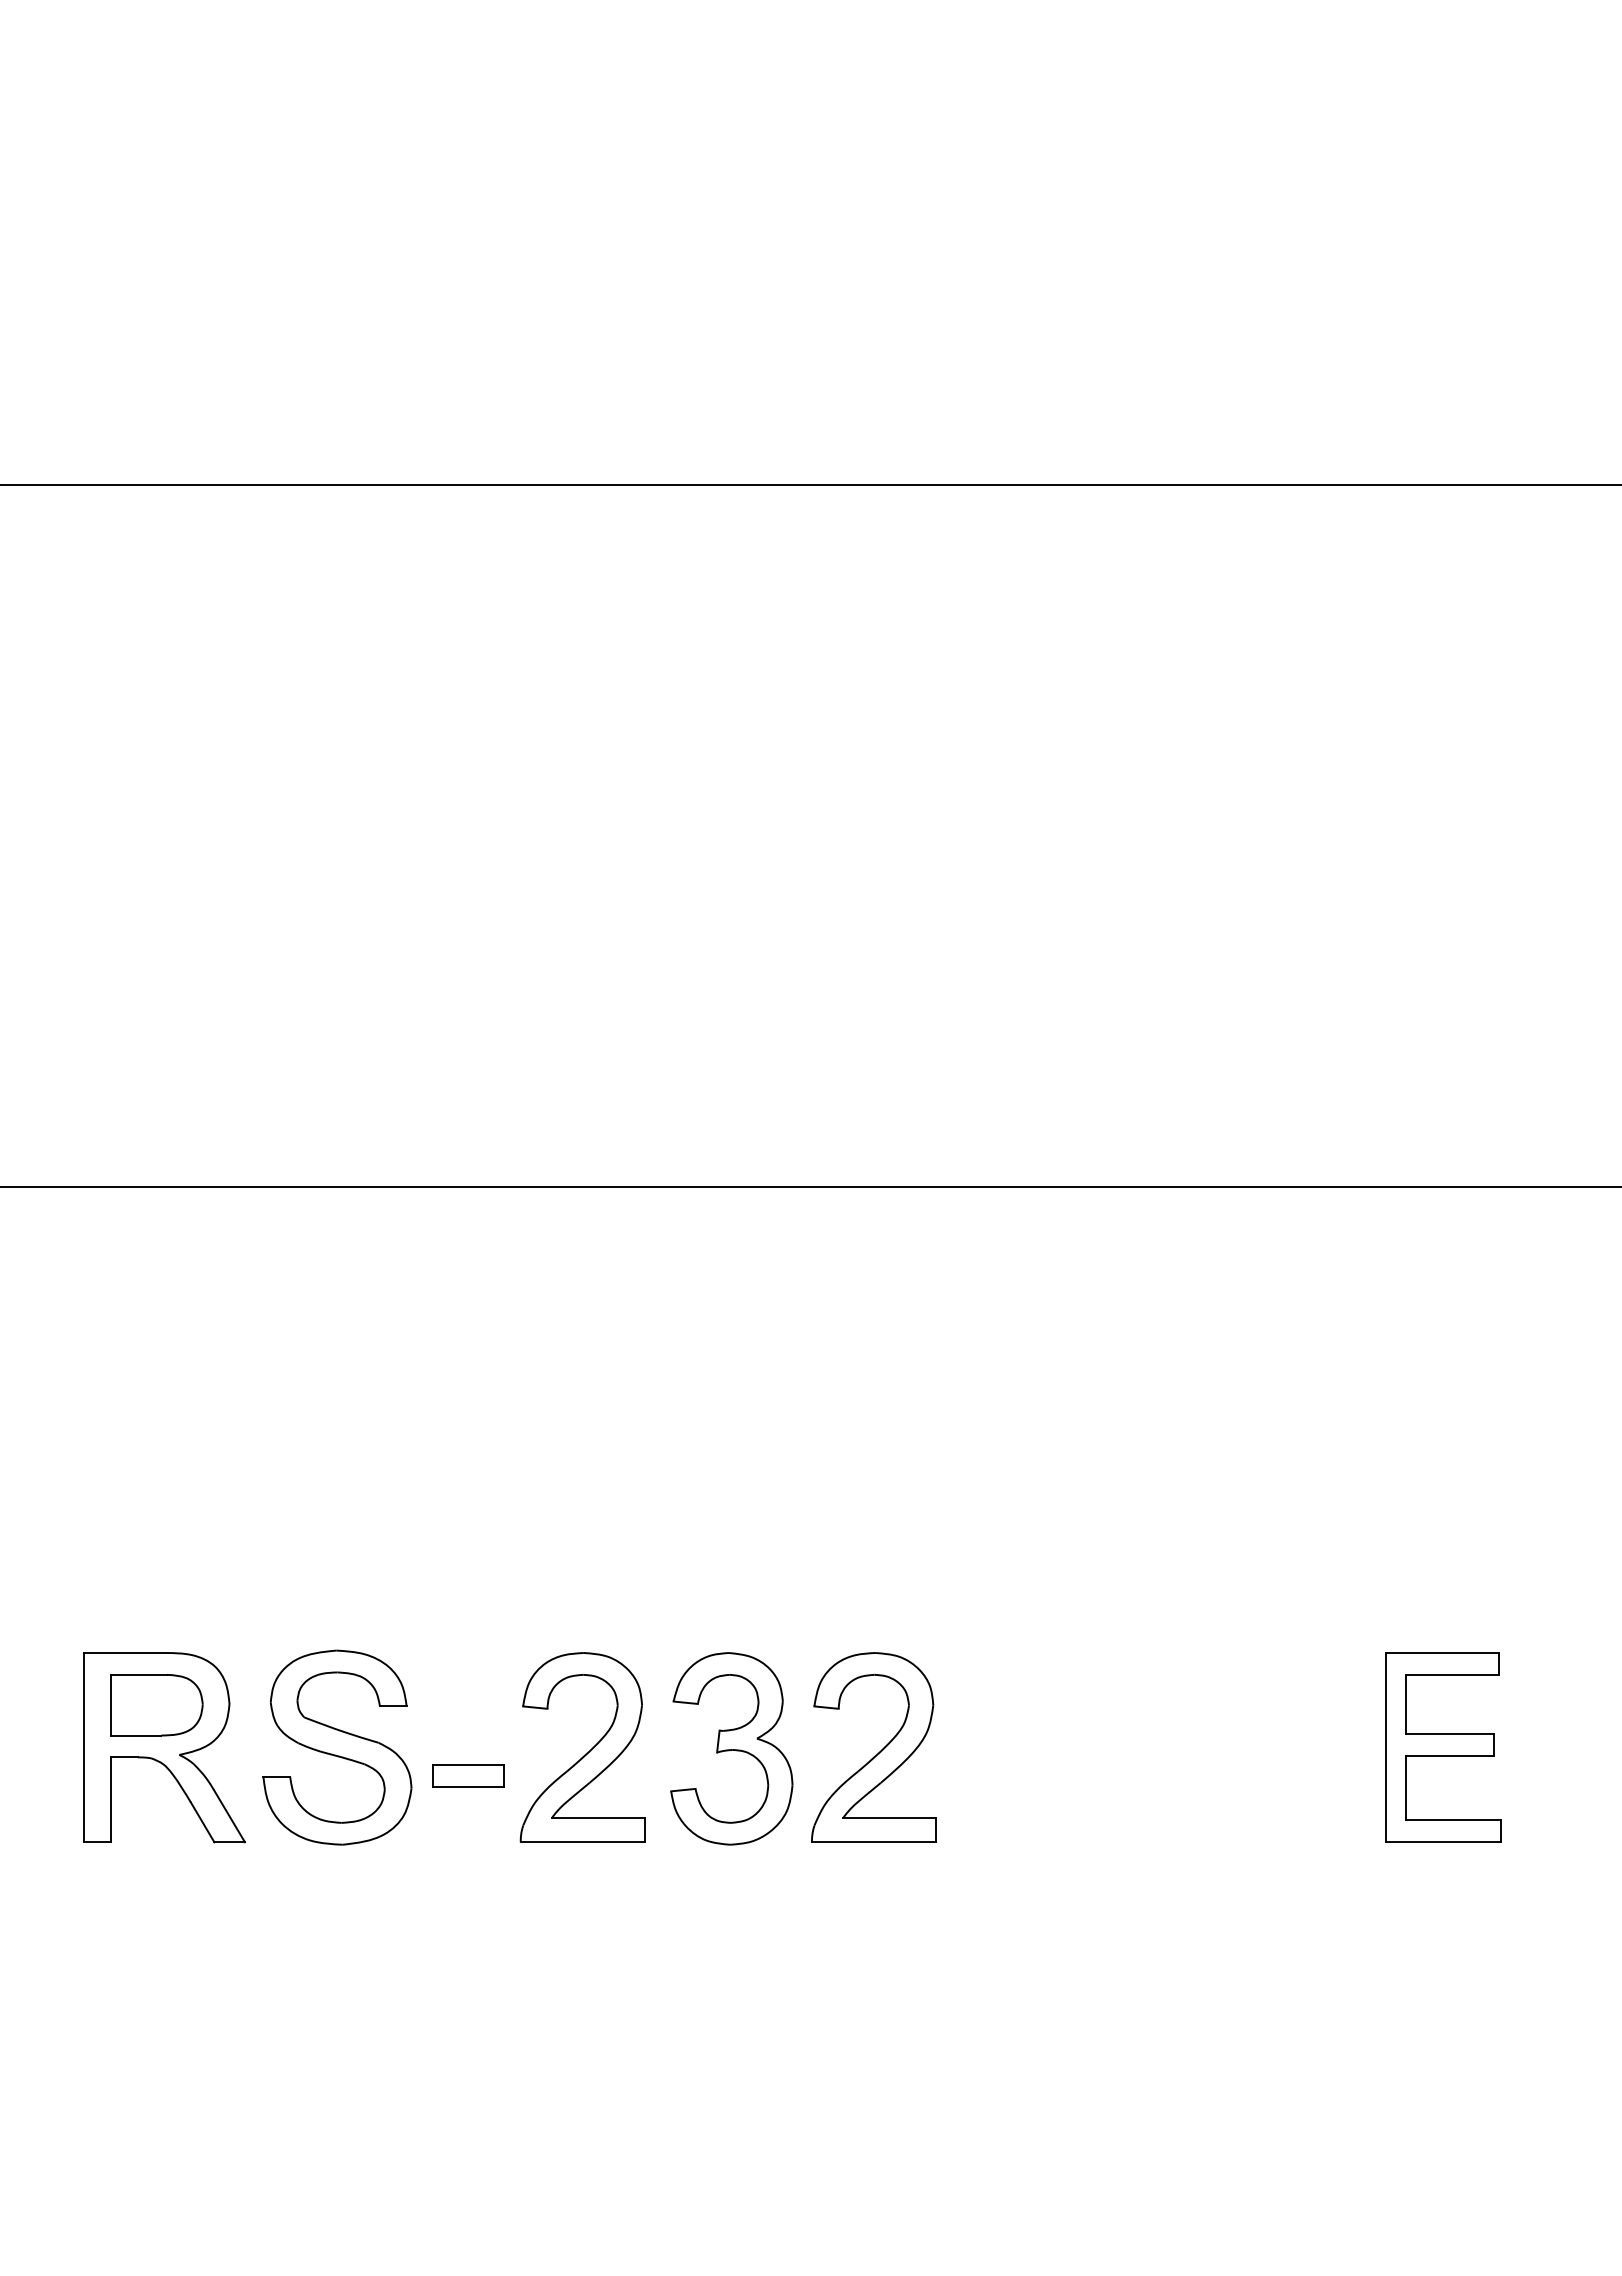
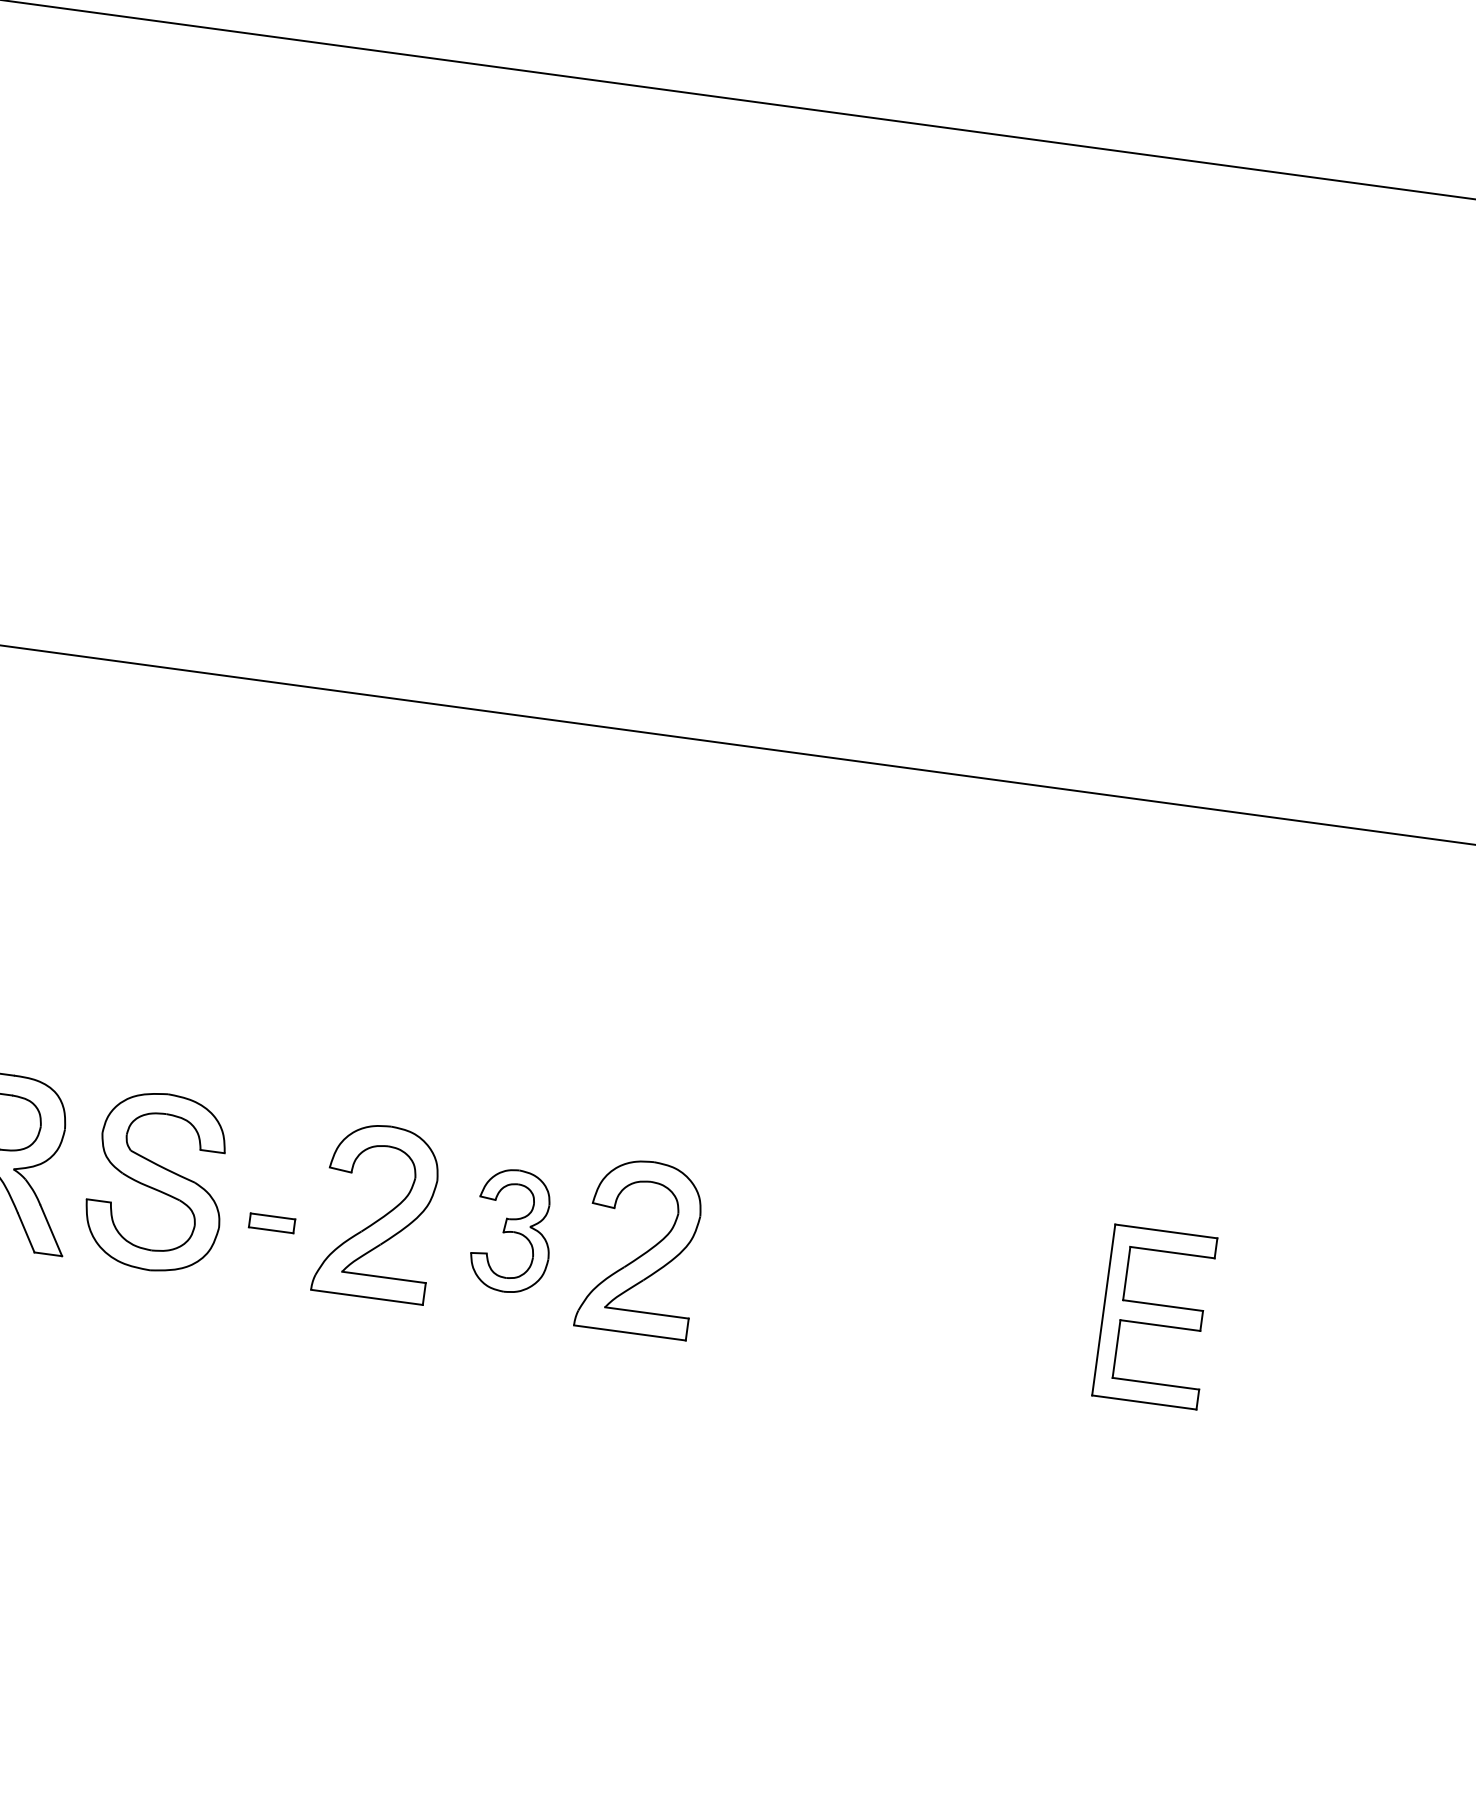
part: (731, 1748) -> (512, 1230), size x0.7
part: (468, 1775) -> (272, 1223), size x0.7

